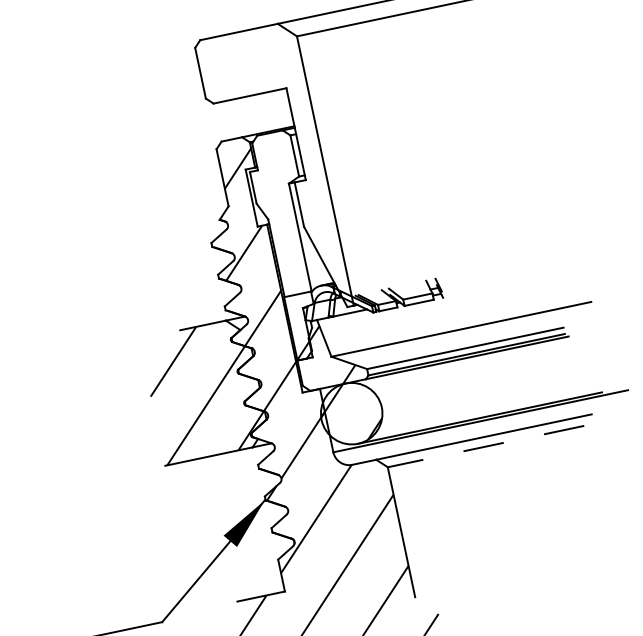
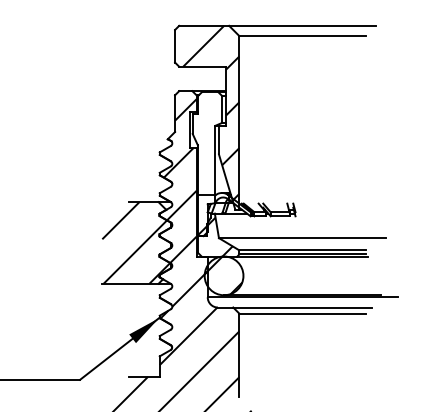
hatch: (278, 164) -> (211, 112), added
line: (485, 446) -> (302, 313), dashed -> solid

